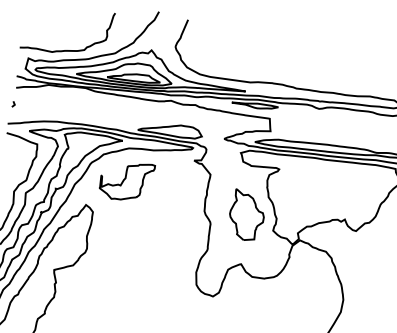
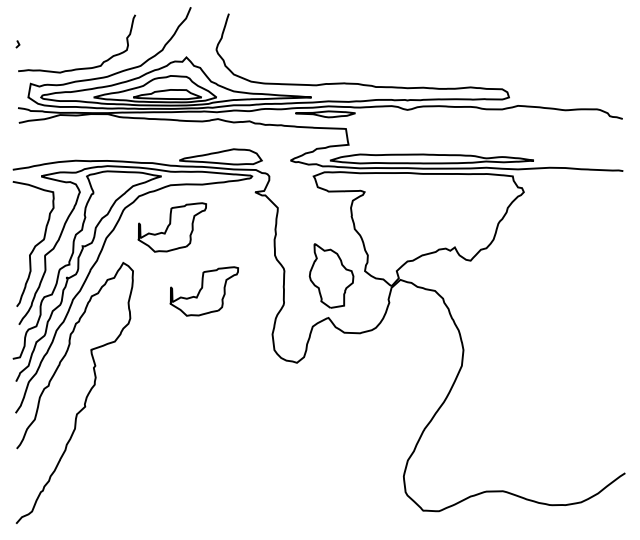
line: (13, 103) -> (17, 43), moved
part: (246, 214) -> (331, 275), moved
part: (146, 233) -> (203, 291), added

